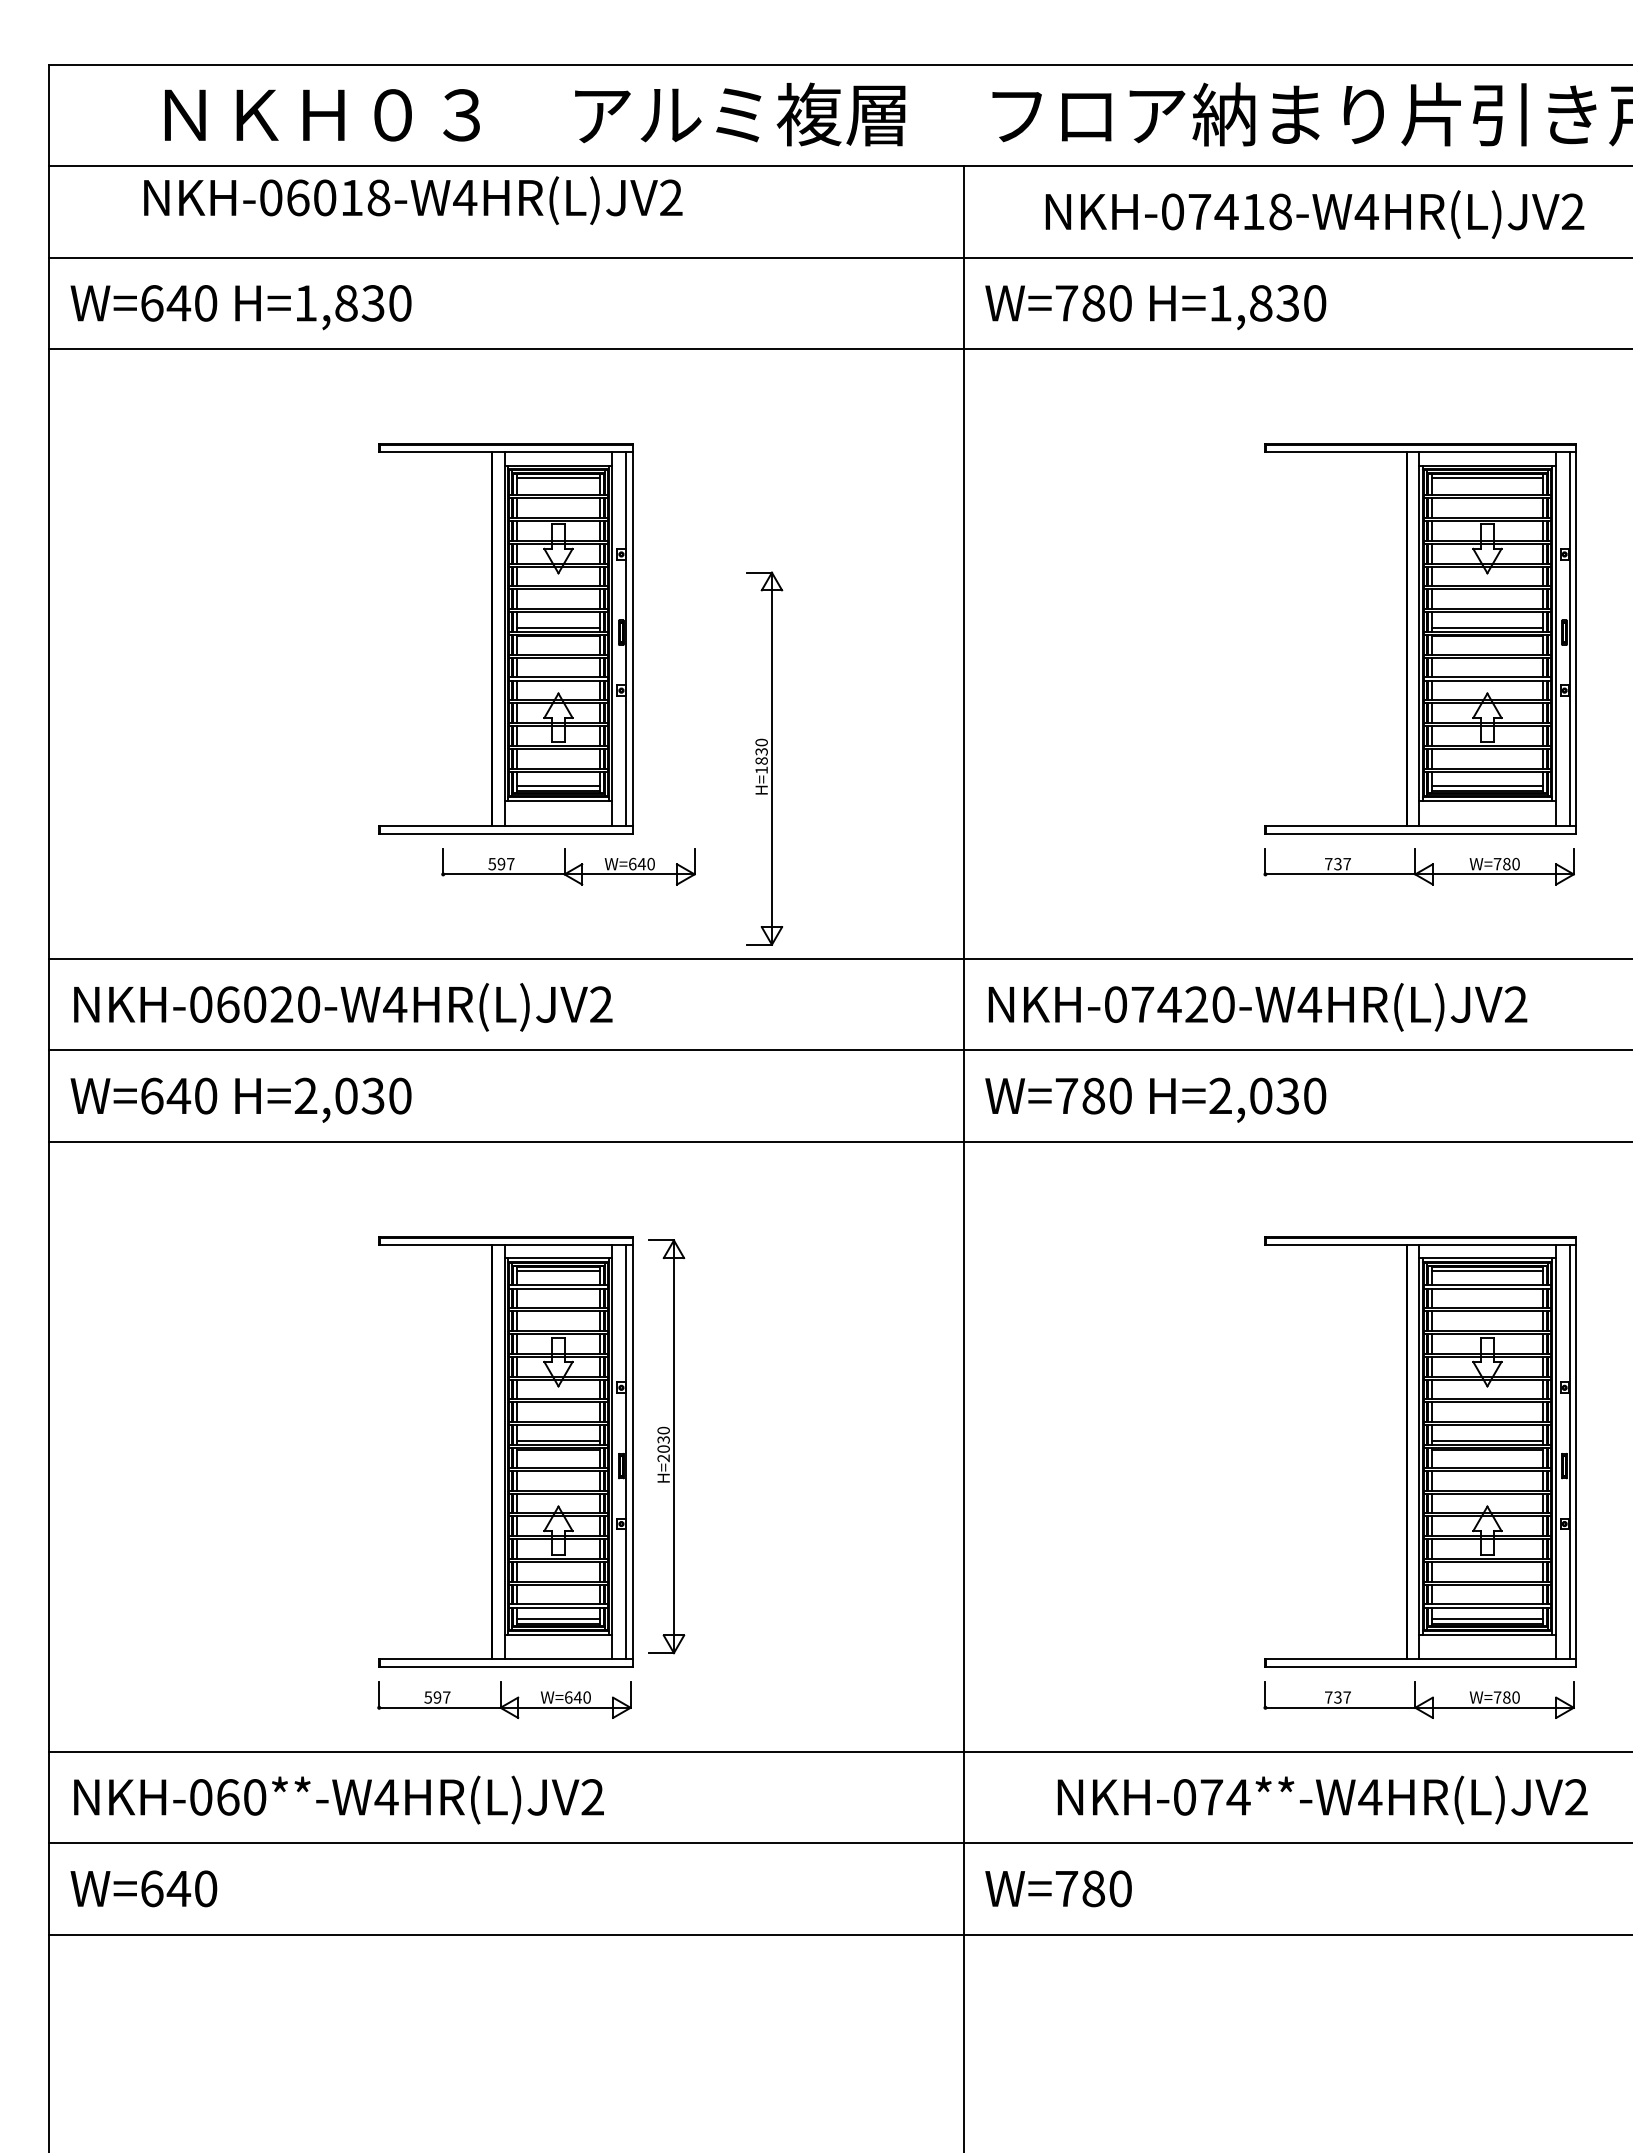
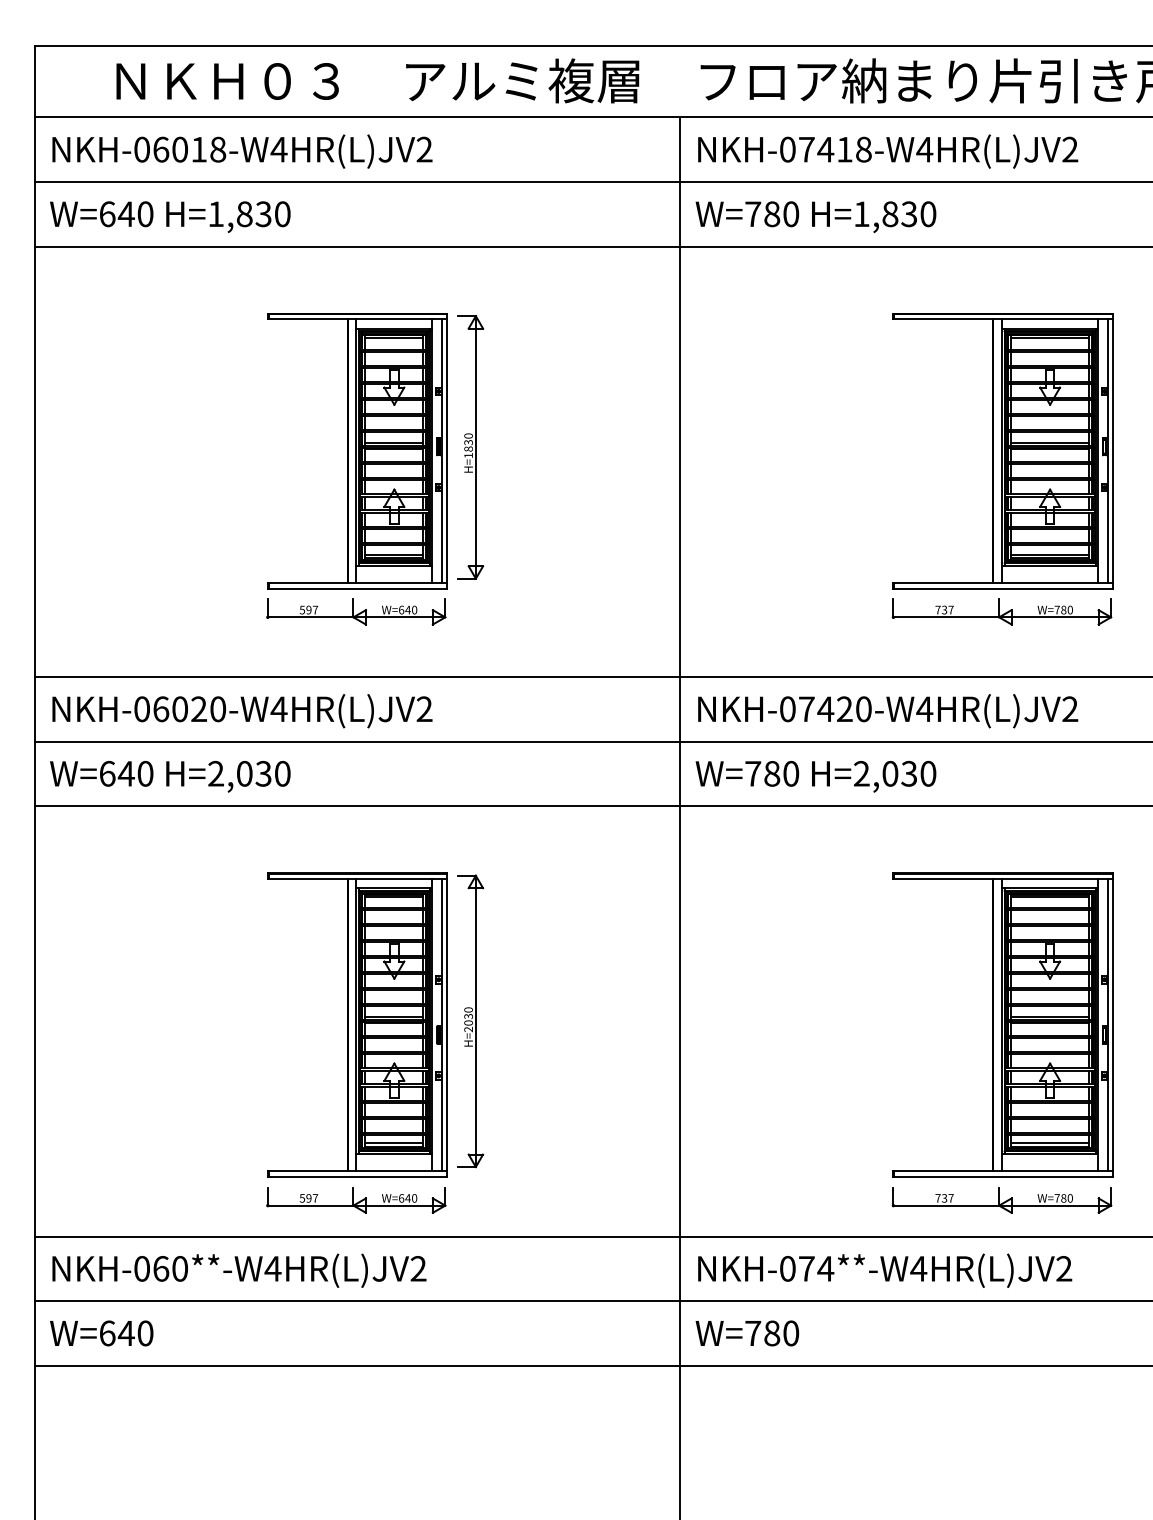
text: (413, 200) -> (242, 151), moved
text: (1314, 214) -> (887, 151), moved
part: (764, 758) -> (470, 447), moved
part: (568, 866) -> (356, 611), moved
text: (1322, 1799) -> (884, 1270), moved

